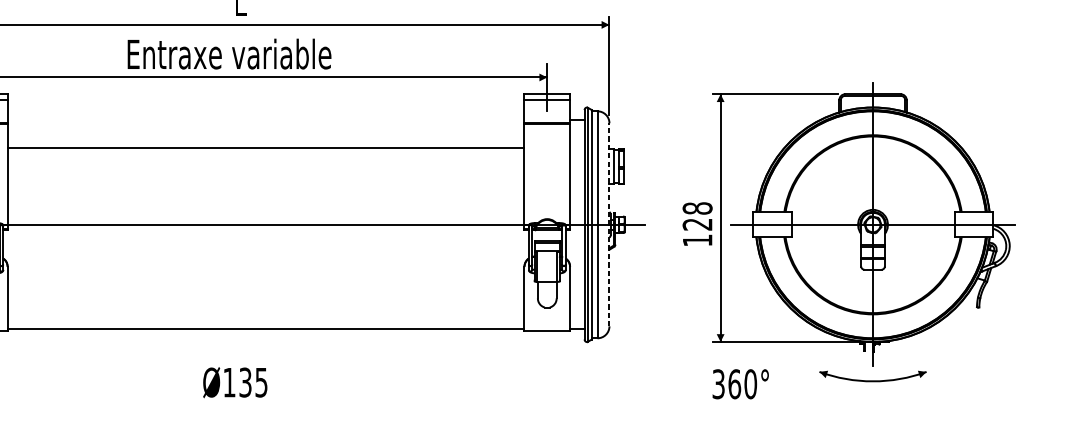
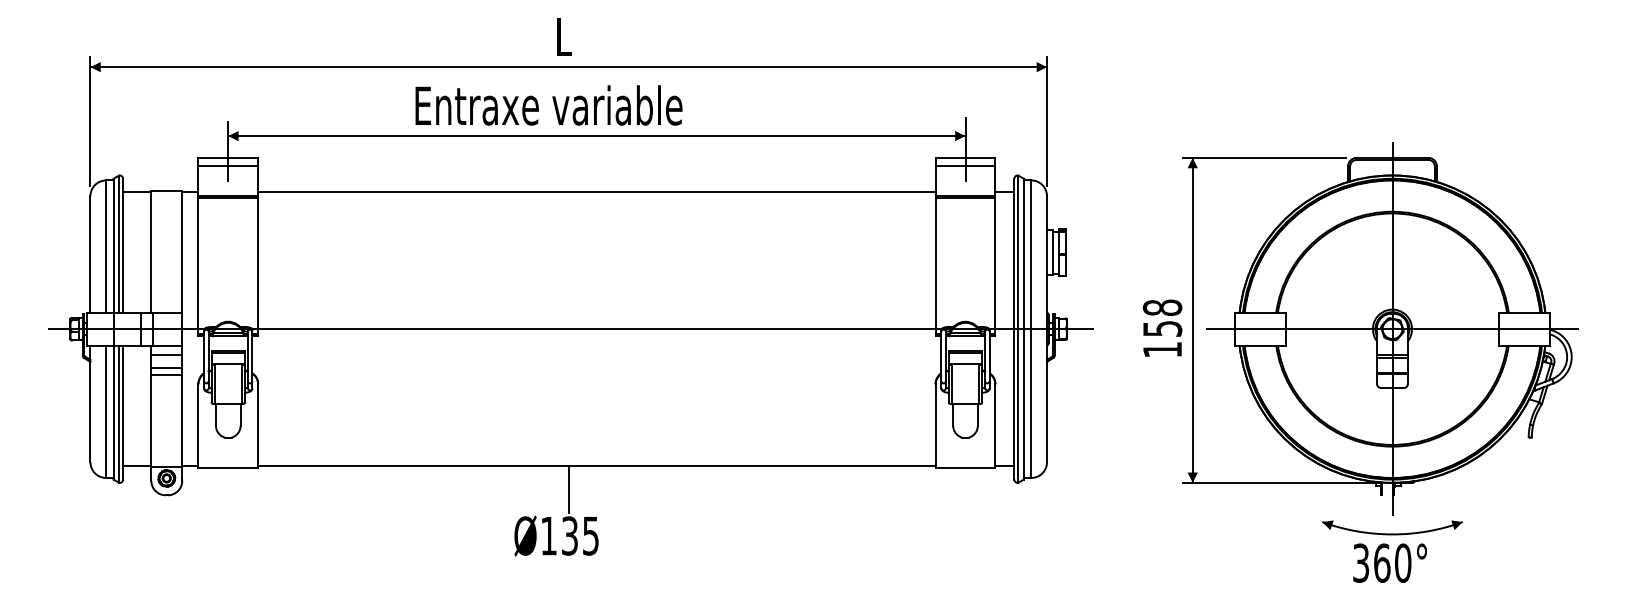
line: (265, 147) -> (596, 191), moved
line: (609, 224) -> (1047, 328), dashed -> solid
text: (697, 224) -> (1162, 328), 128 -> 158
line: (244, 347) -> (568, 489), added
text: (740, 383) -> (1389, 562), moved

